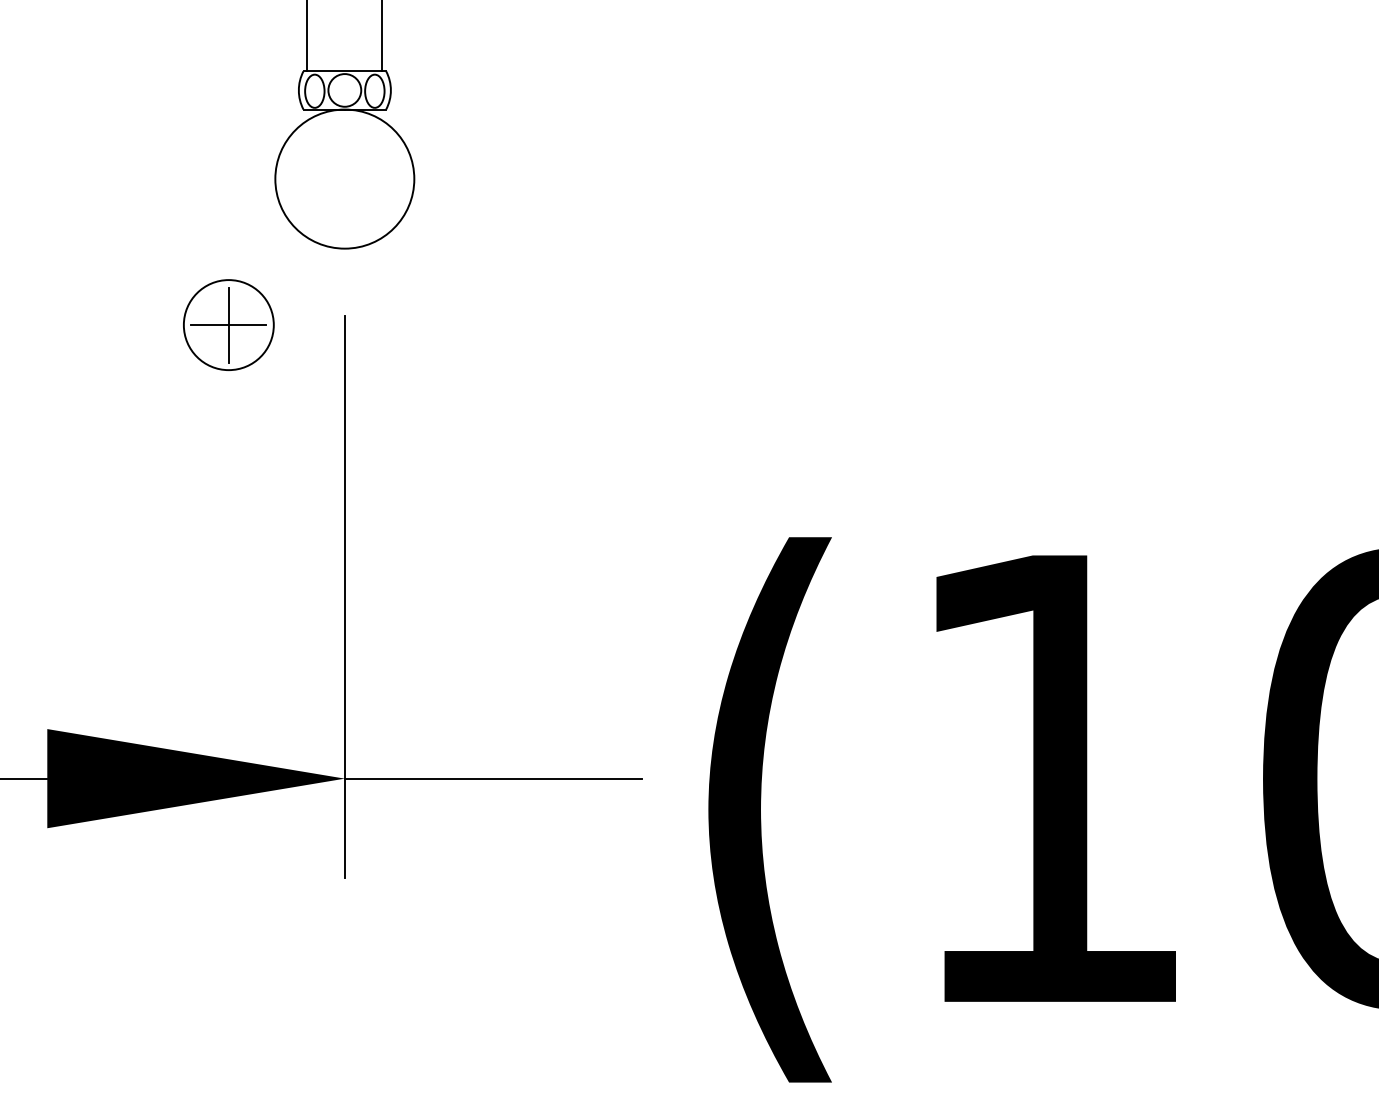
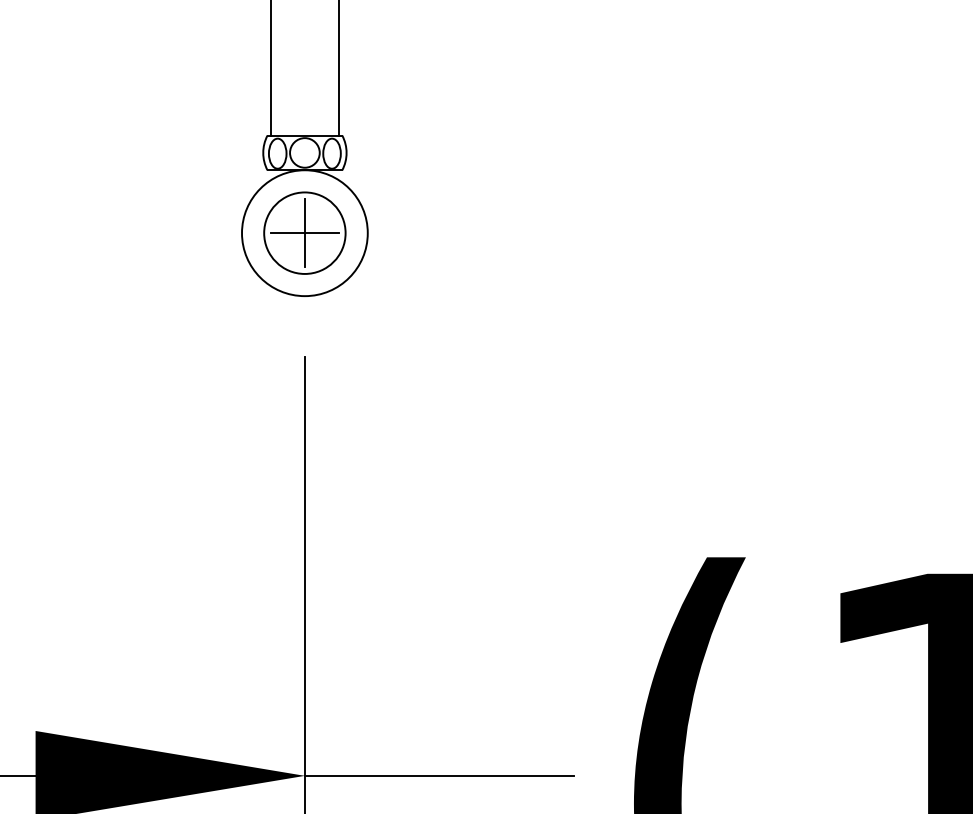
part: (228, 324) -> (304, 232), moved

